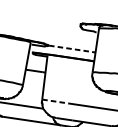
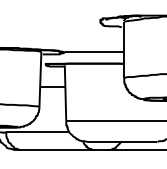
line: (72, 49) -> (94, 52), dashed -> solid
line: (54, 101) -> (82, 121), dashed -> solid

